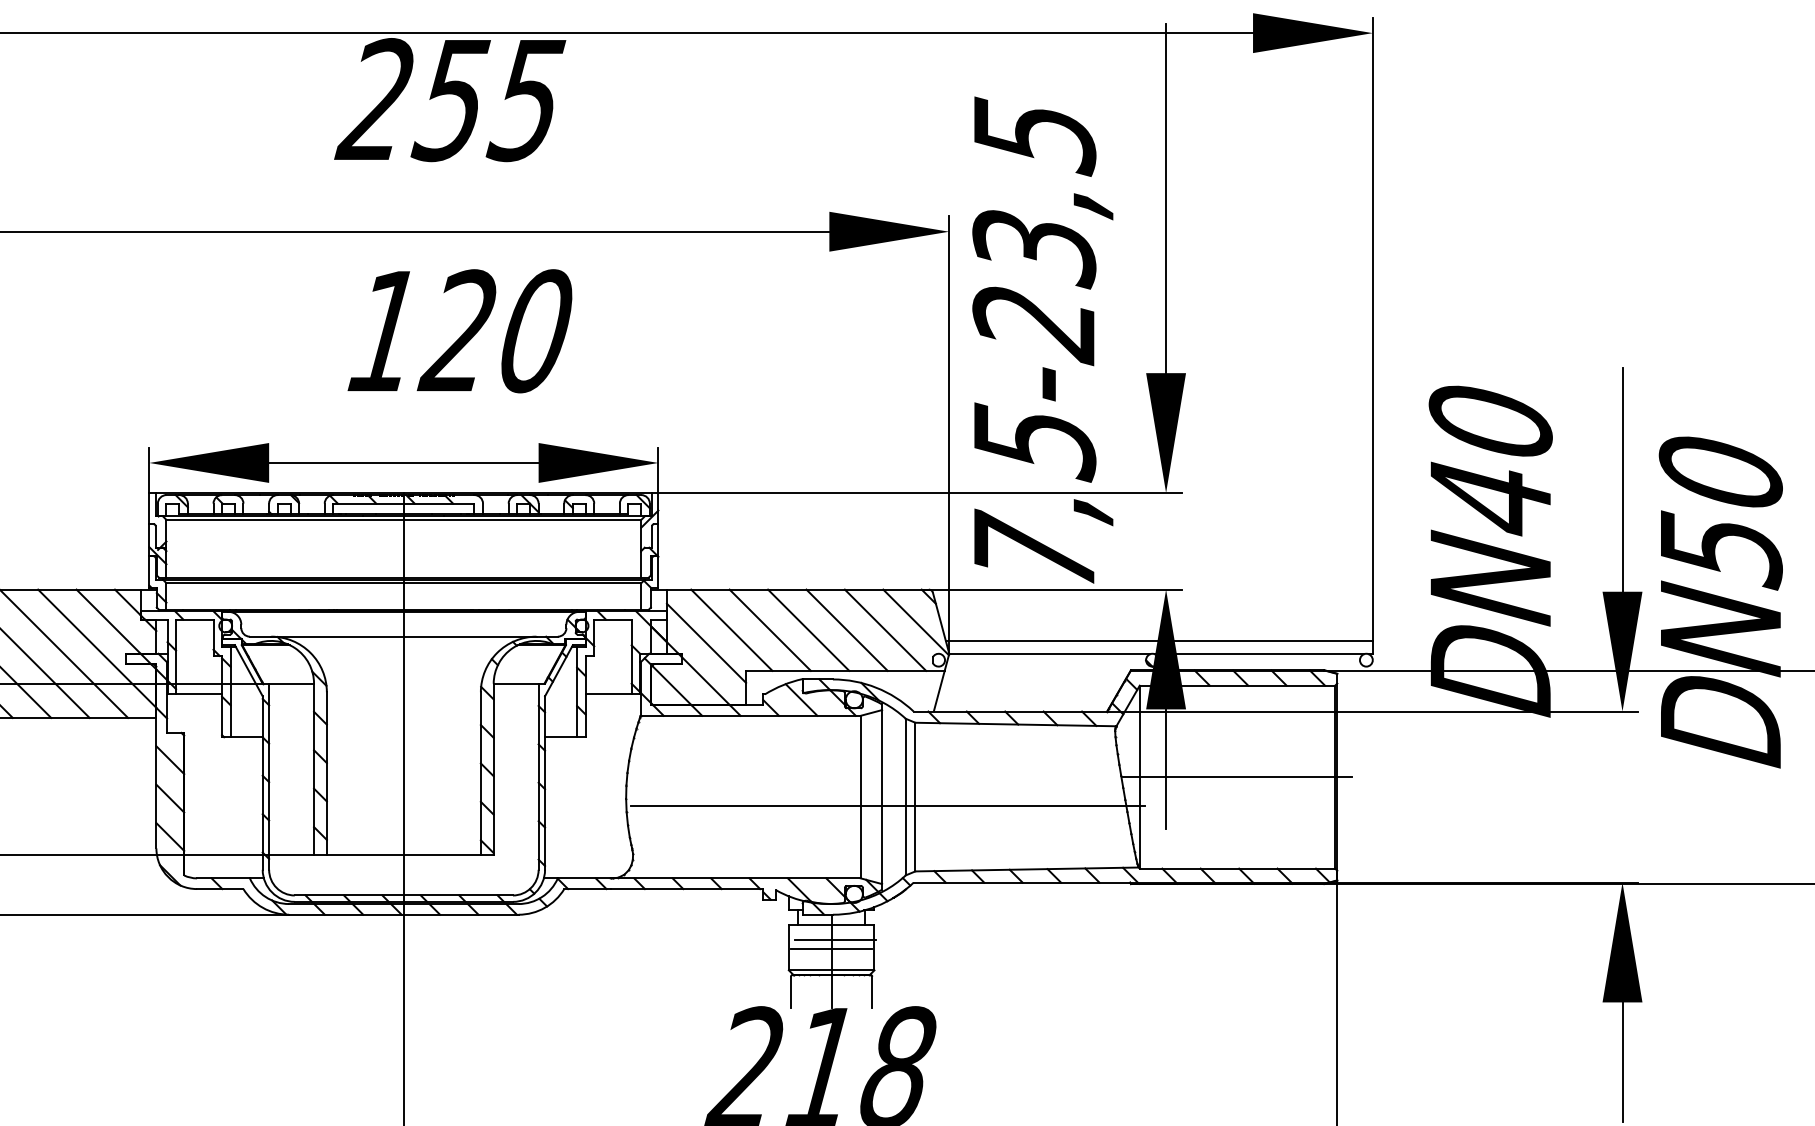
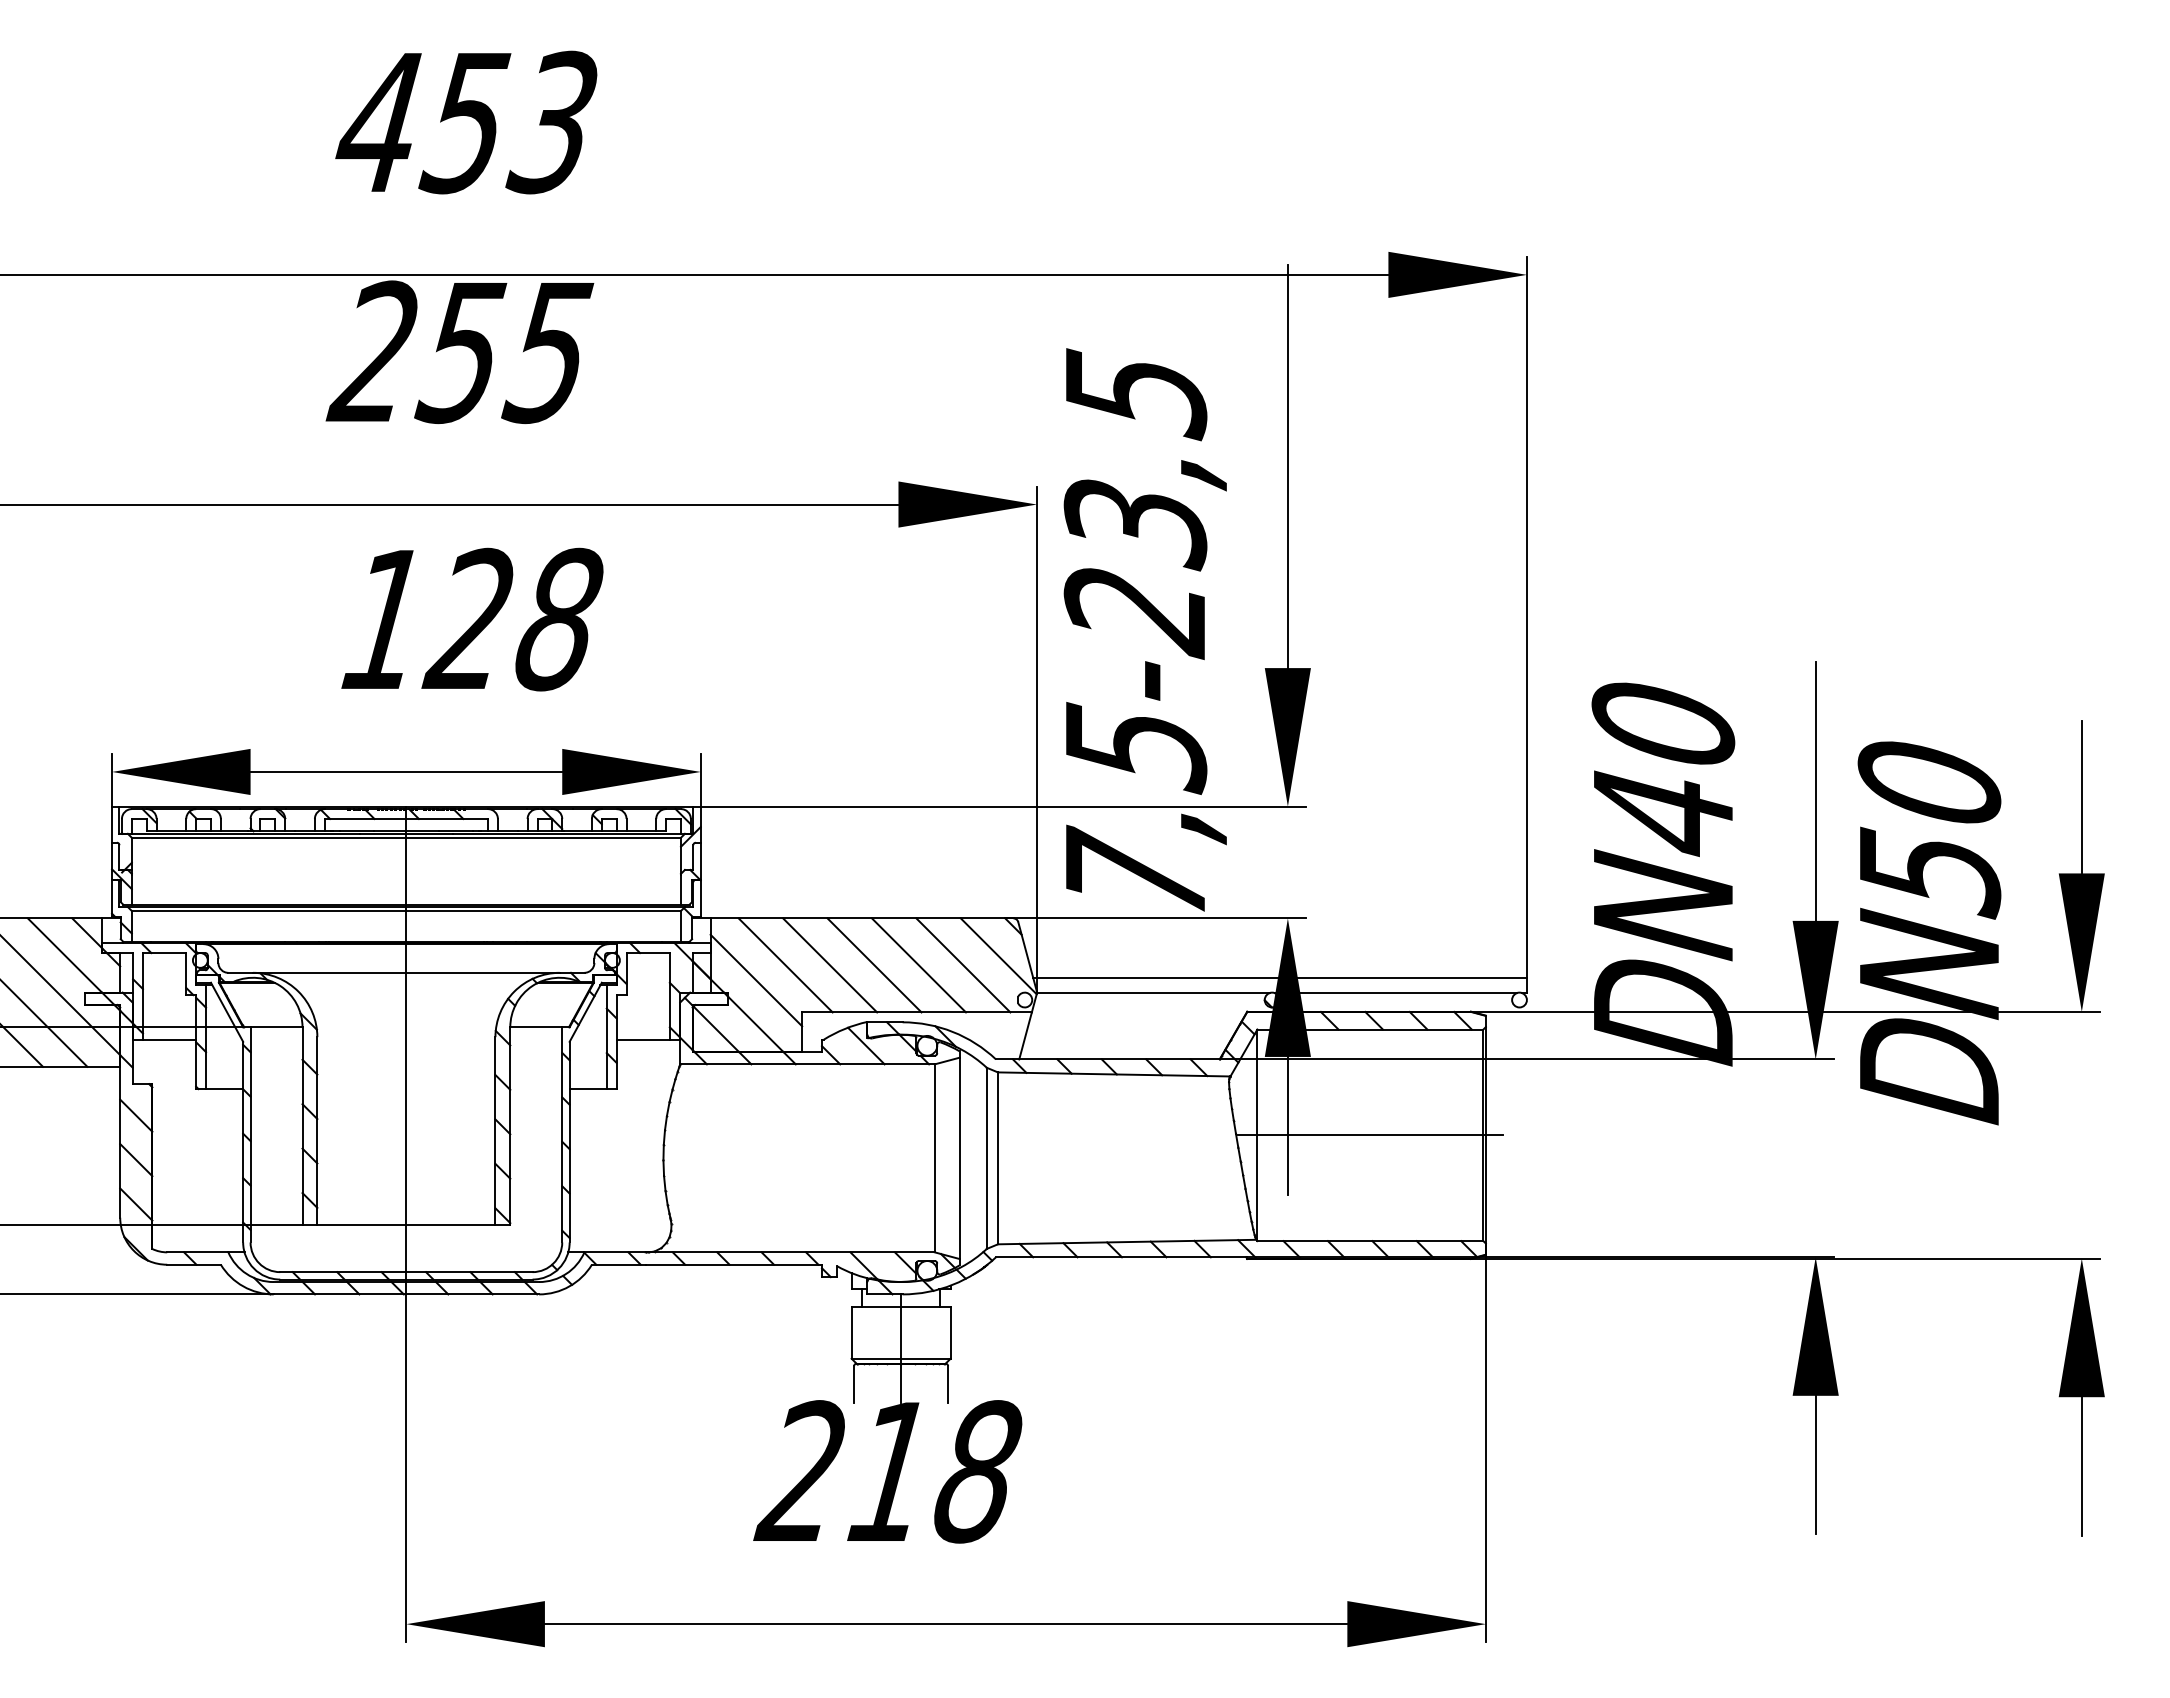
text: (536, 331) -> (559, 619), 120 -> 128
line: (888, 805) -> (966, 1168), removed
line: (835, 939) -> (905, 1323), removed
line: (831, 949) -> (901, 1334), removed

